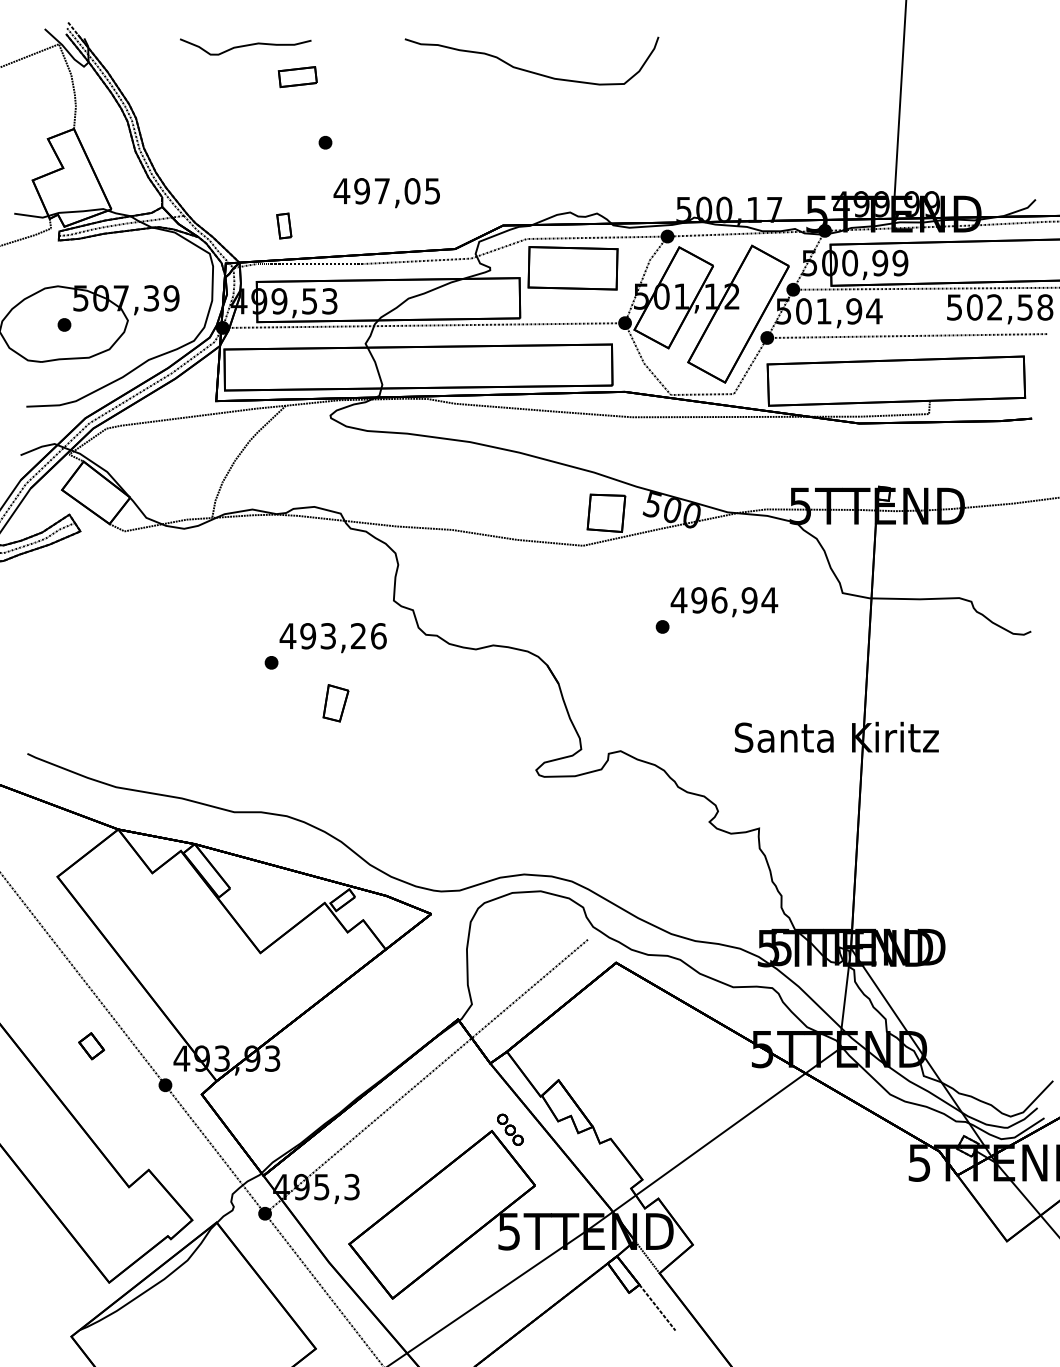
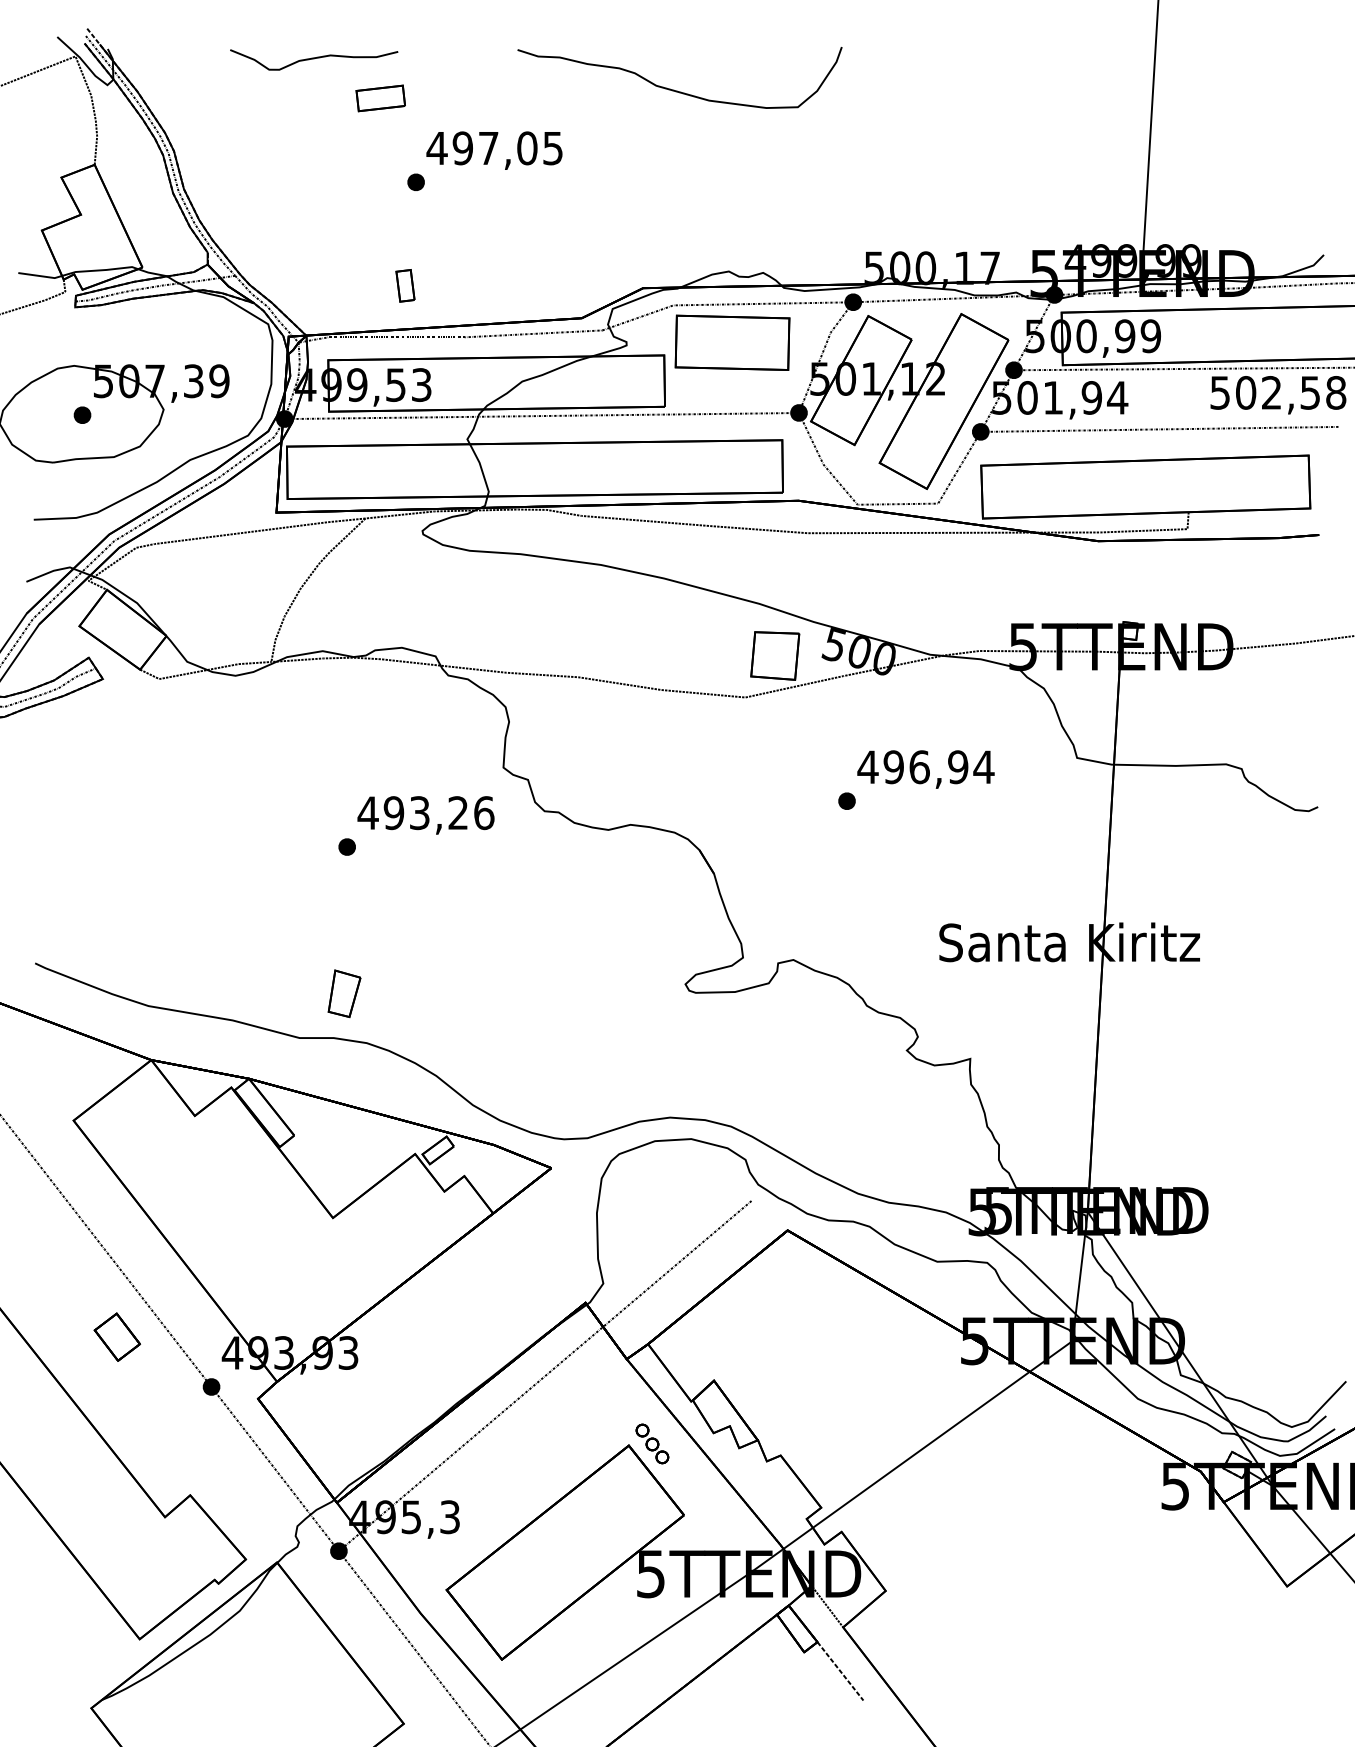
text: (386, 192) -> (494, 150), moved
part: (284, 225) -> (405, 285), moved
part: (335, 703) -> (344, 993), moved
part: (91, 1045) -> (116, 1336), size x1.43

